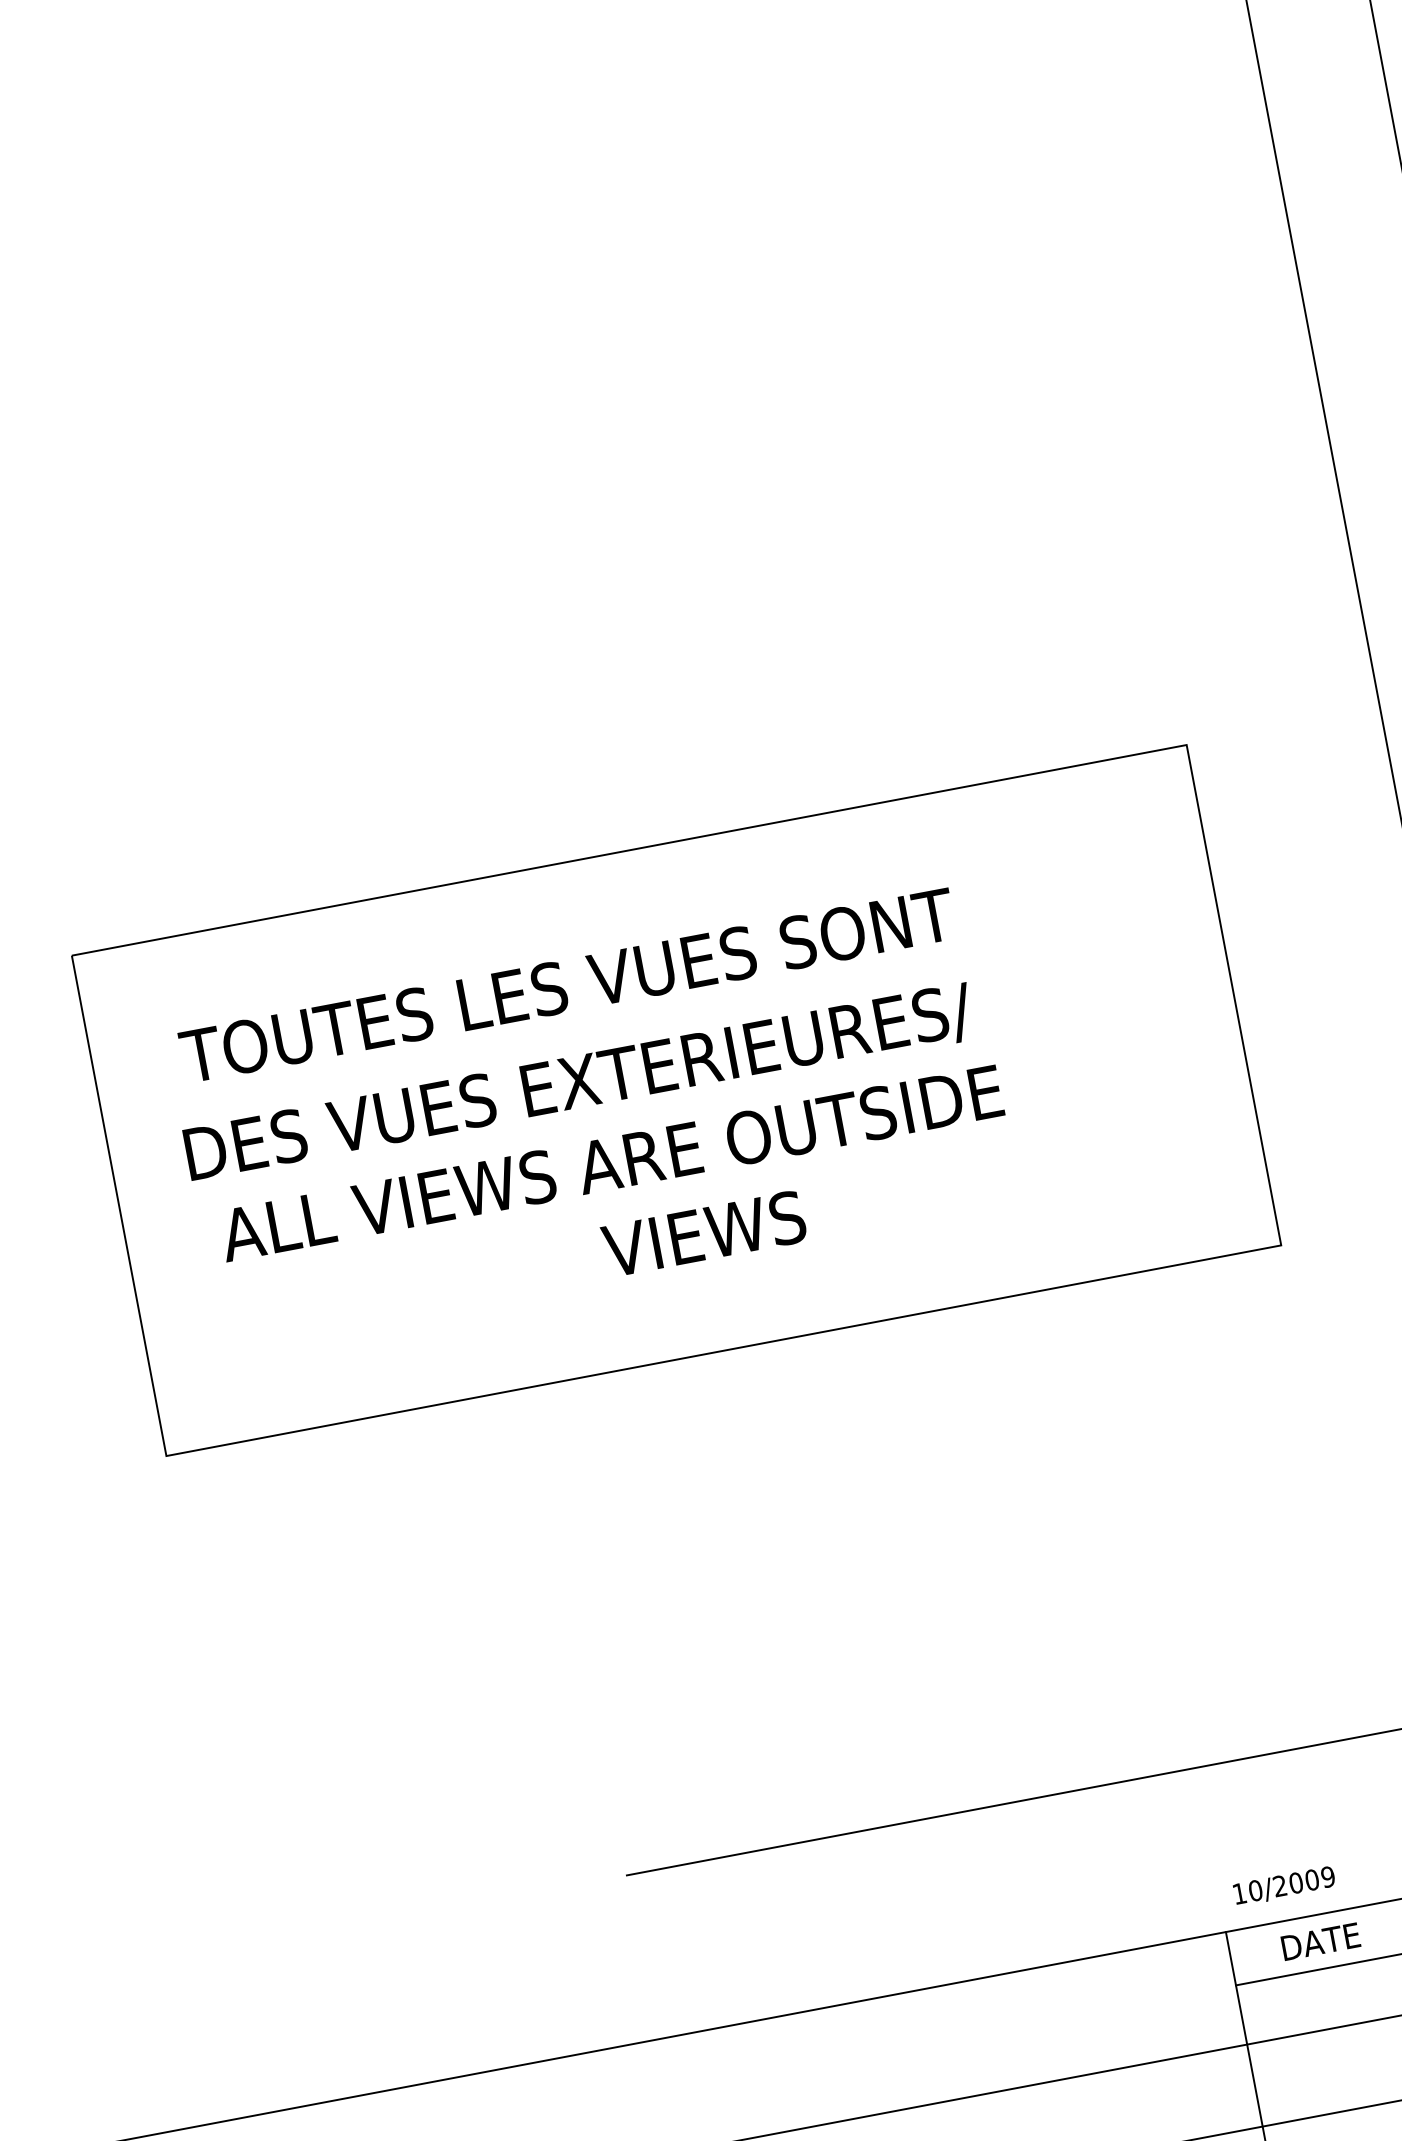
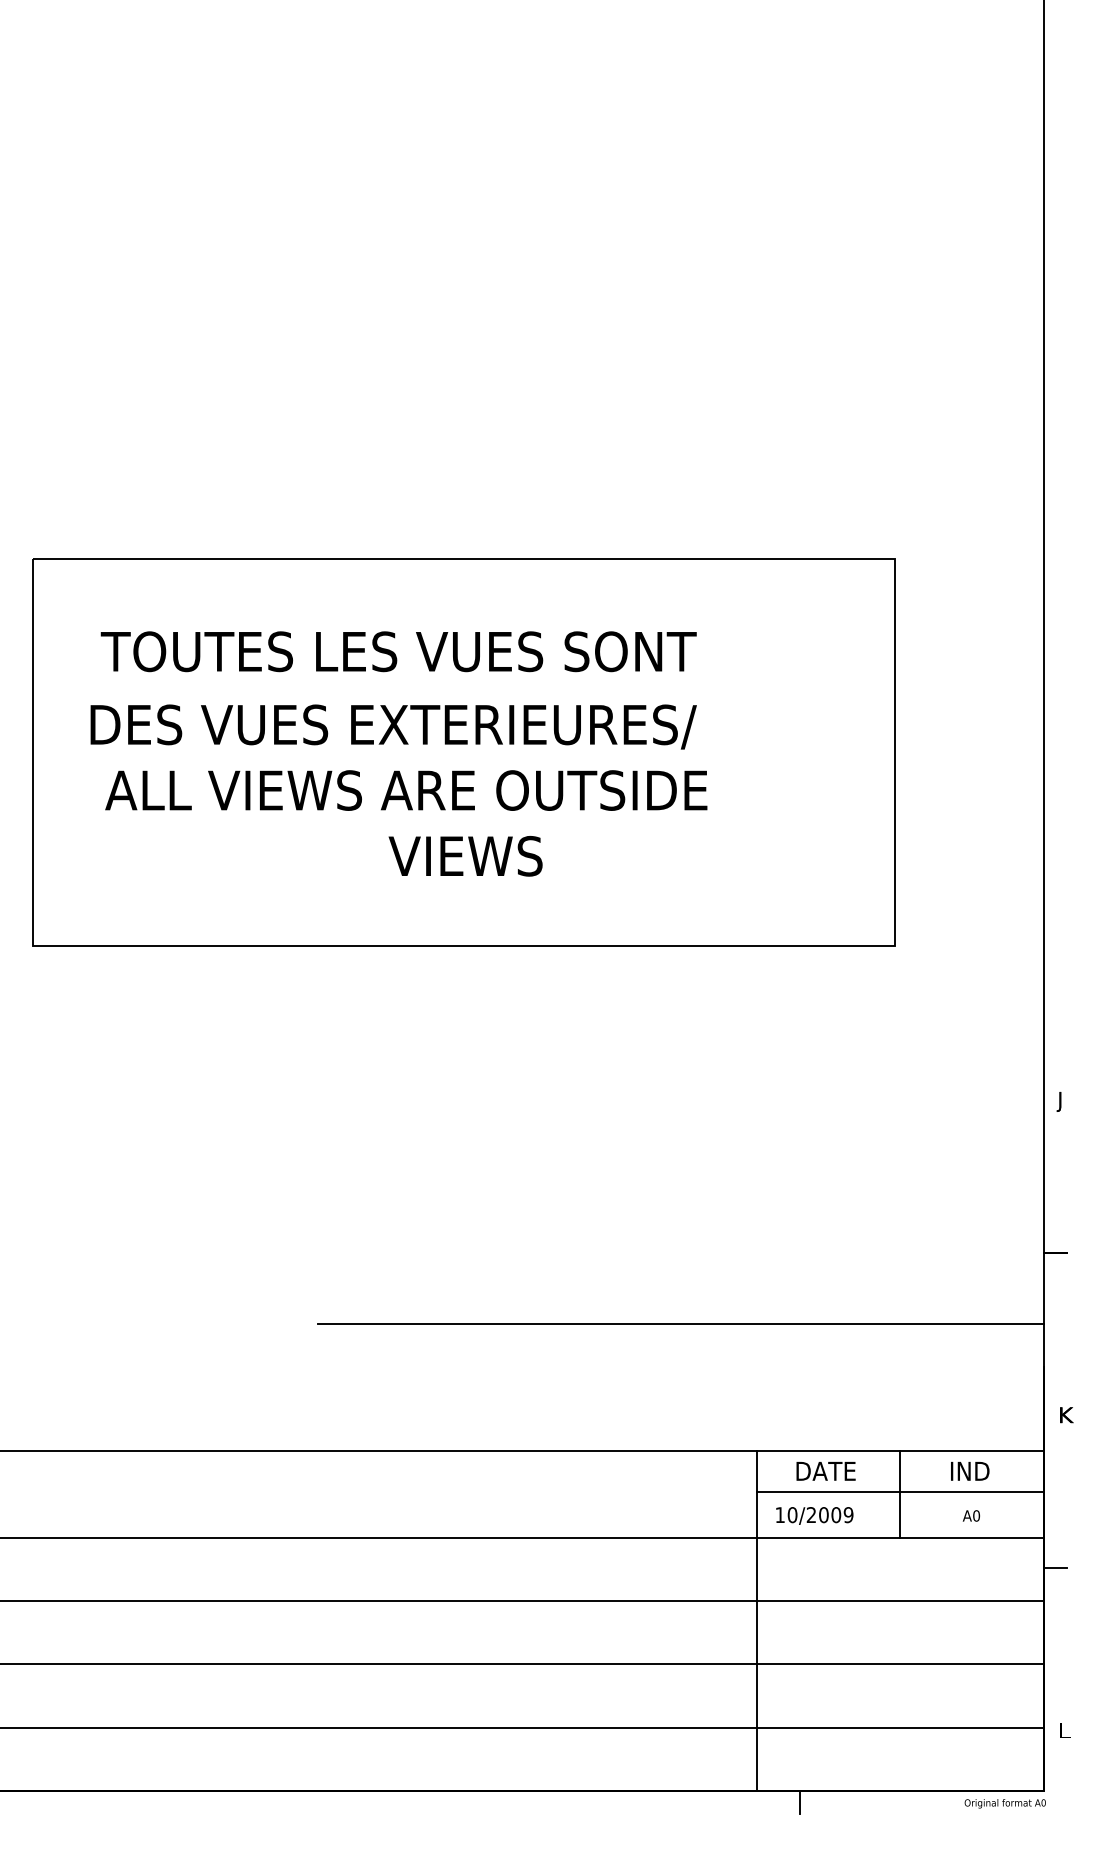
text: (1284, 1885) -> (814, 1515), moved

